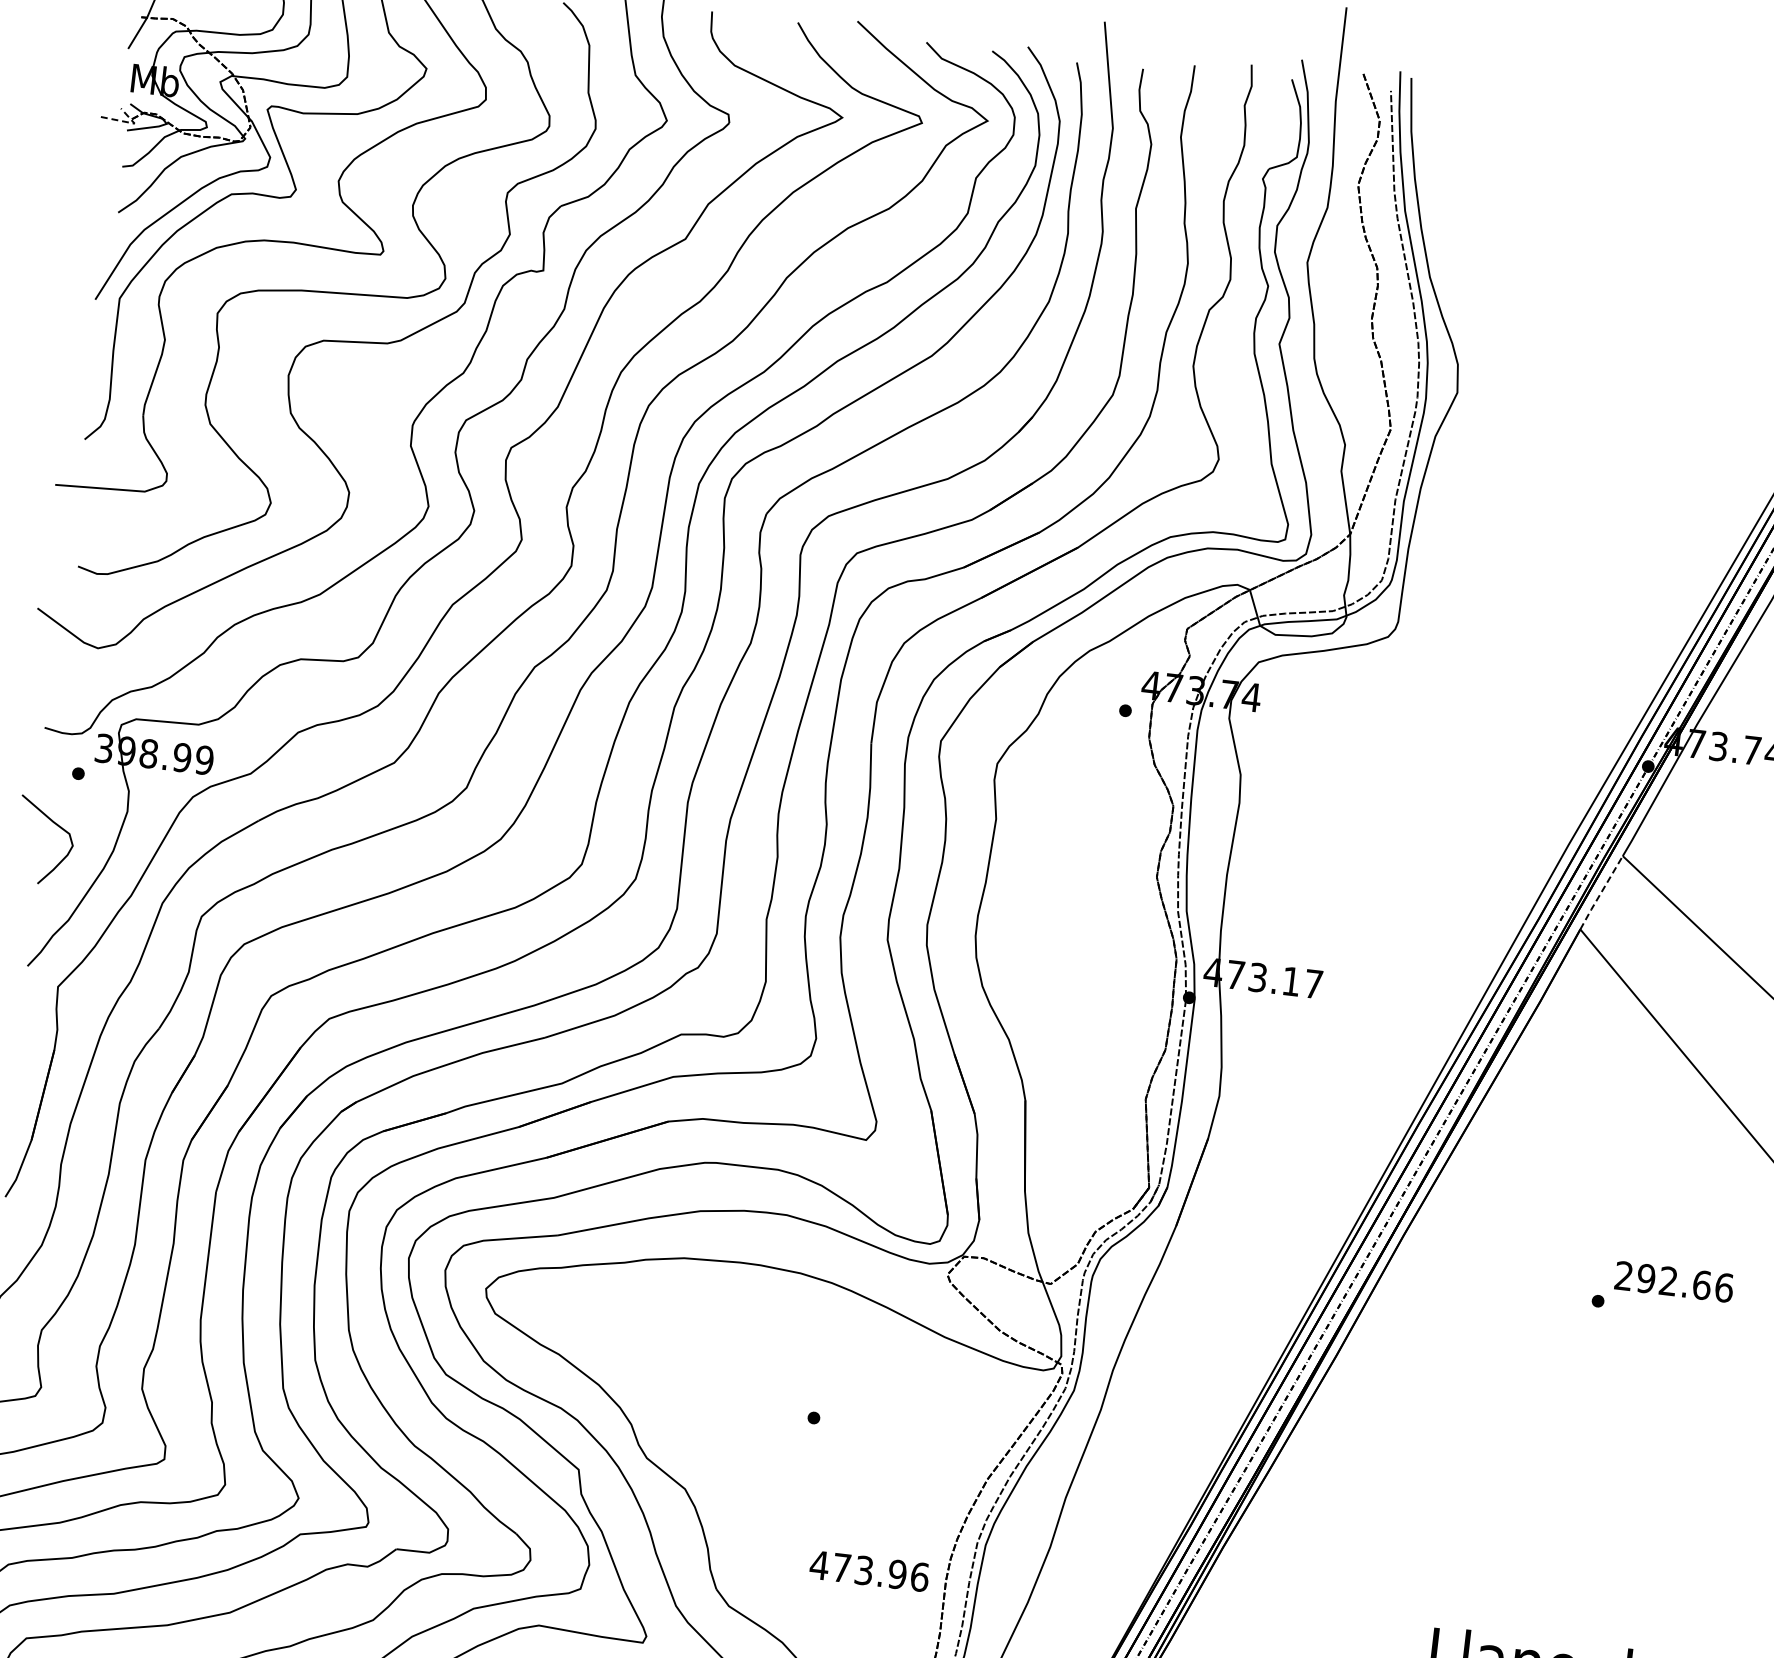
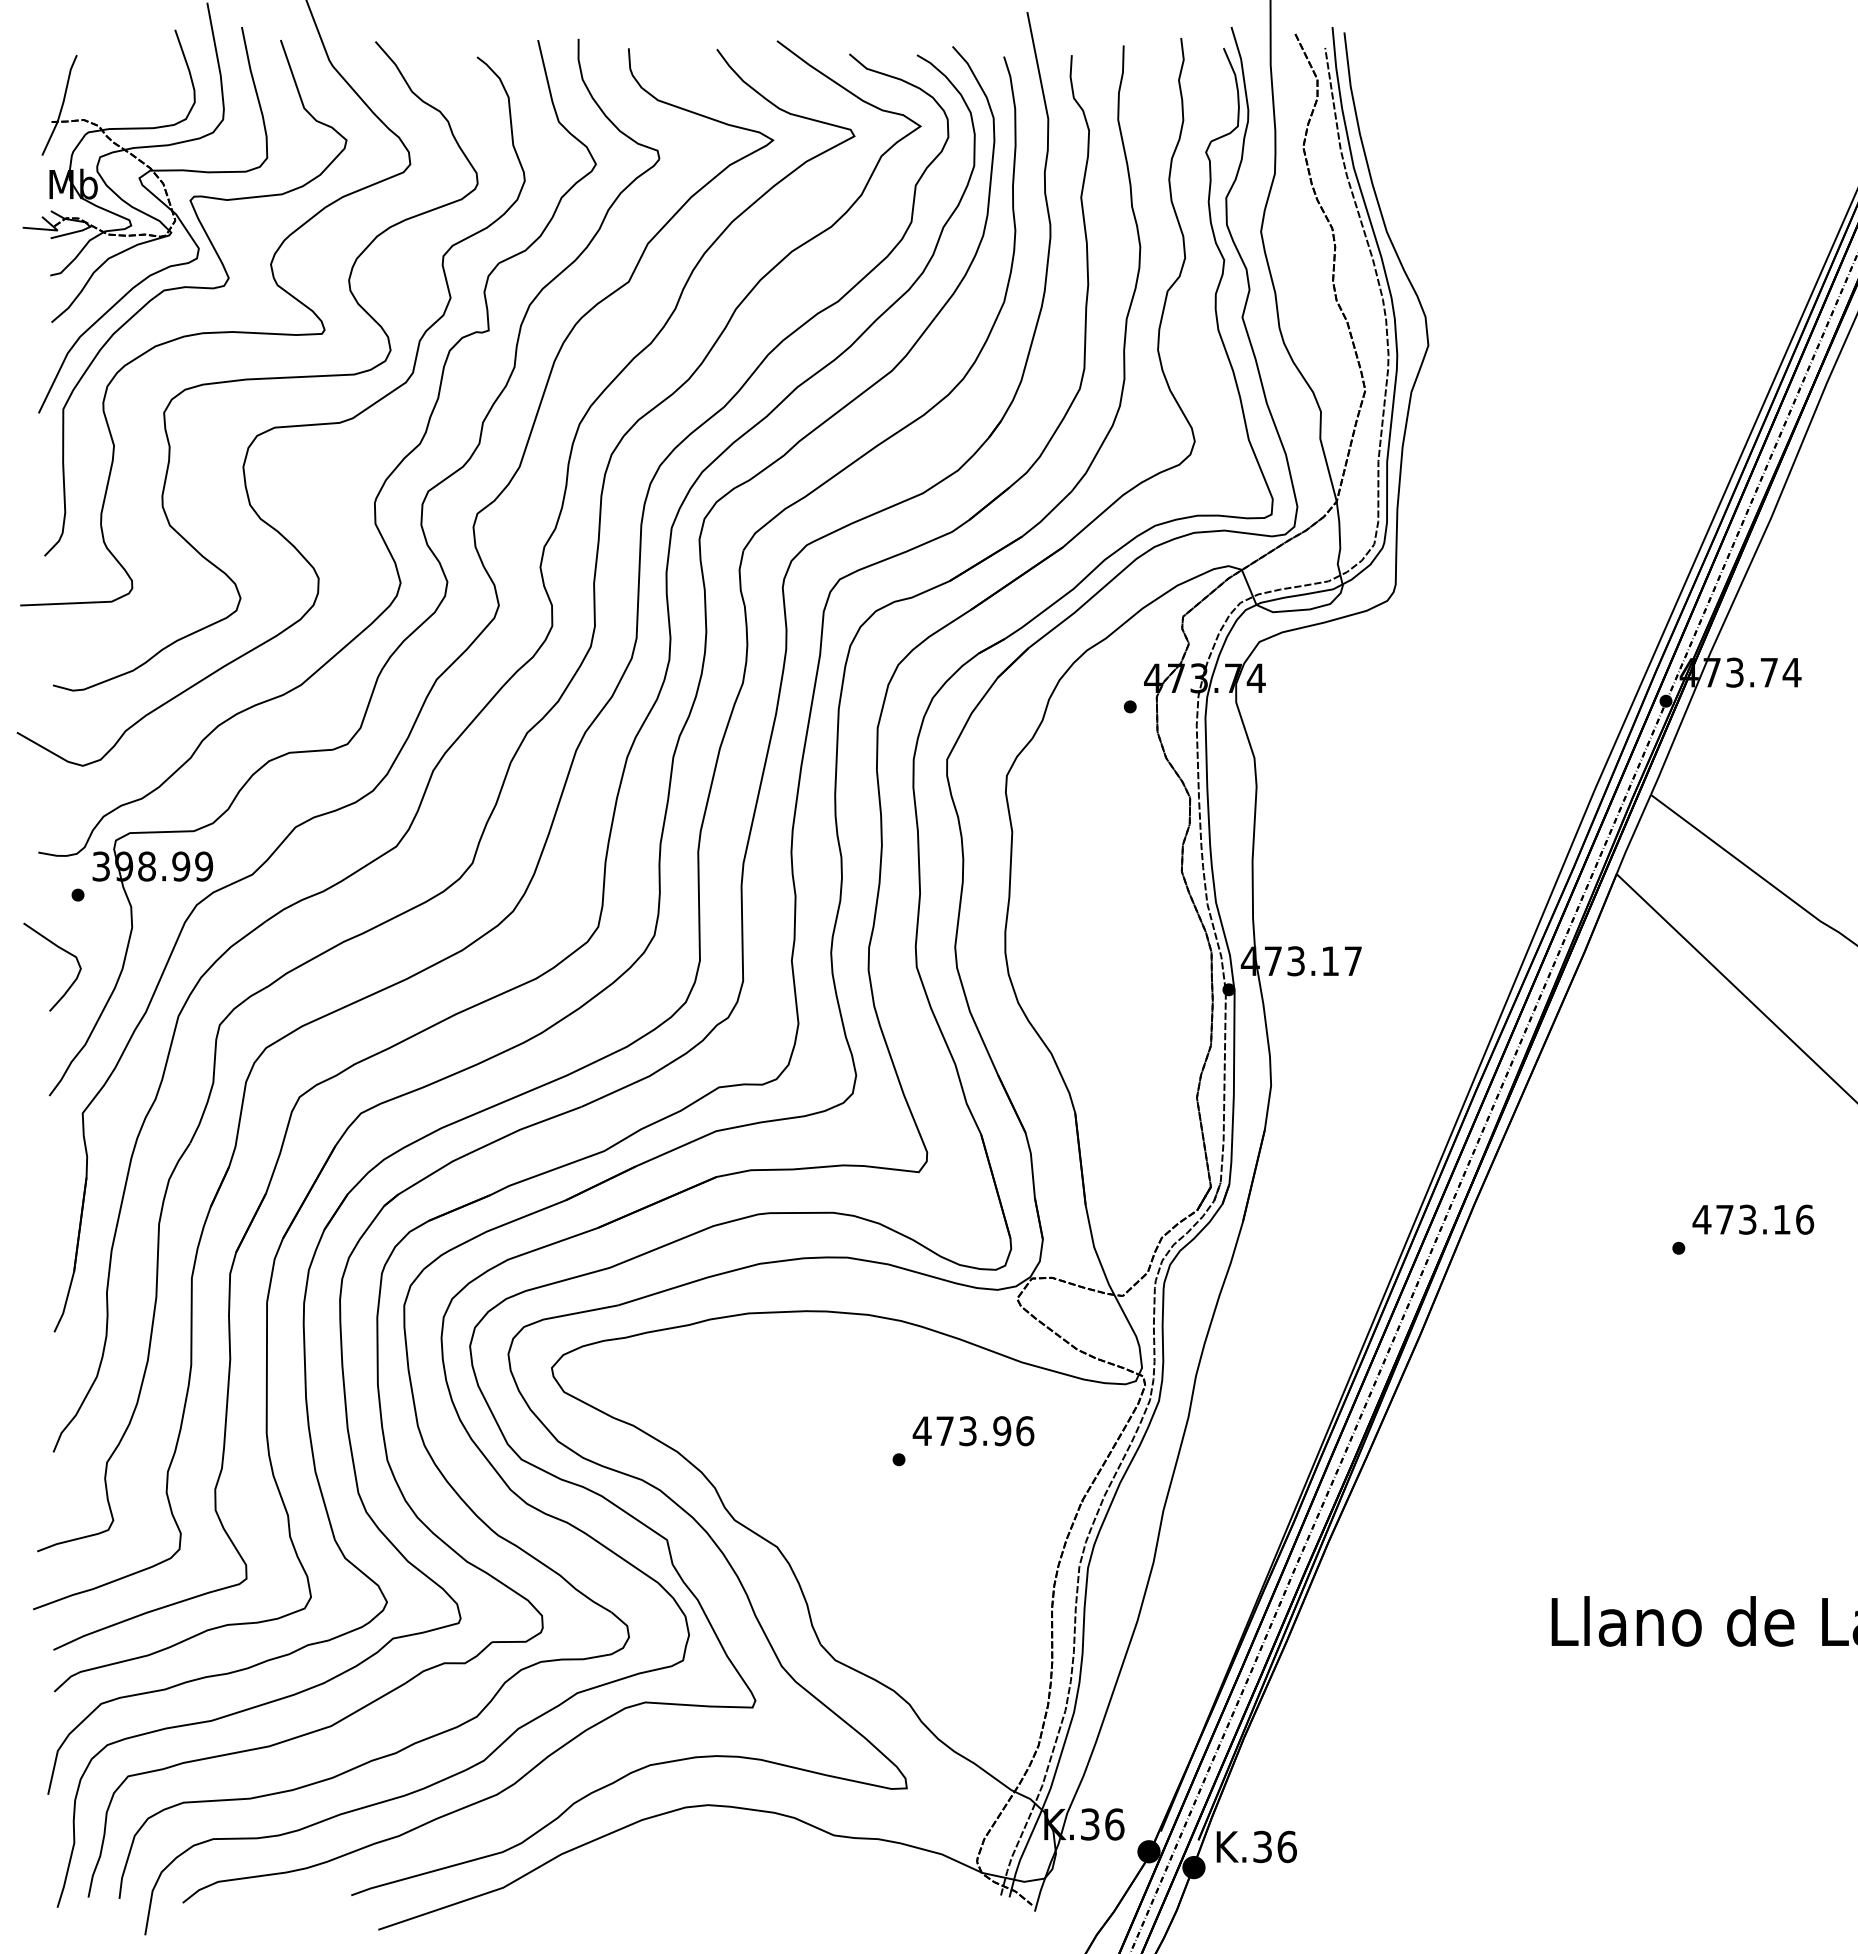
line: (127, 121) -> (50, 229), dashed -> solid
line: (1601, 892) -> (1633, 834), dashed -> solid
text: (1662, 1280) -> (1741, 1219), 292.66 -> 473.16
text: (869, 1571) -> (973, 1431), moved

